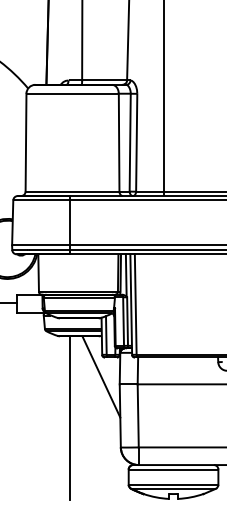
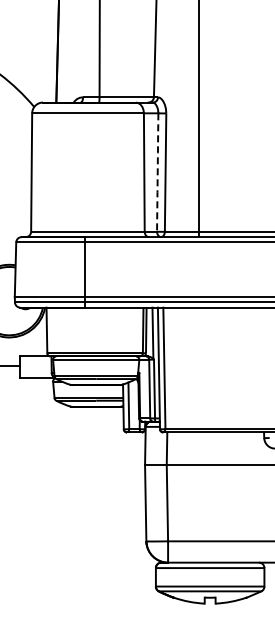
line: (130, 142) -> (157, 172), solid -> dashed
line: (101, 376) -> (122, 455), removed
line: (70, 417) -> (85, 505), removed

